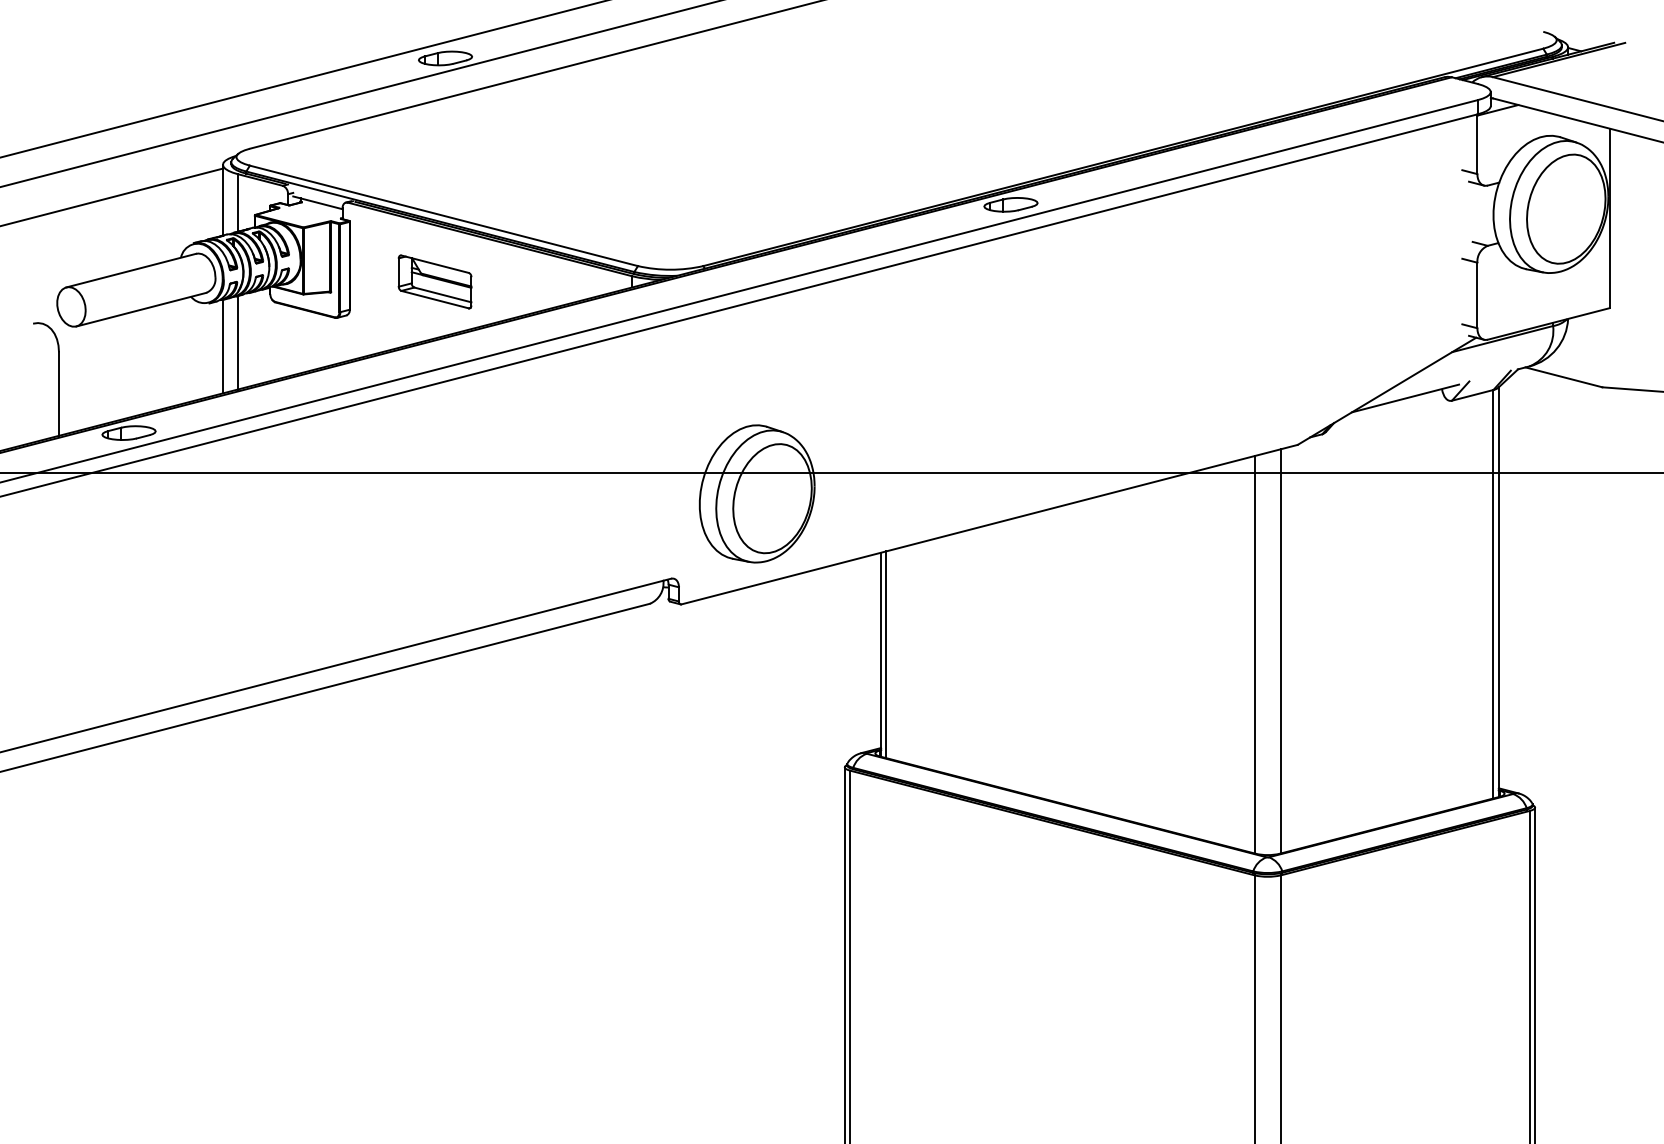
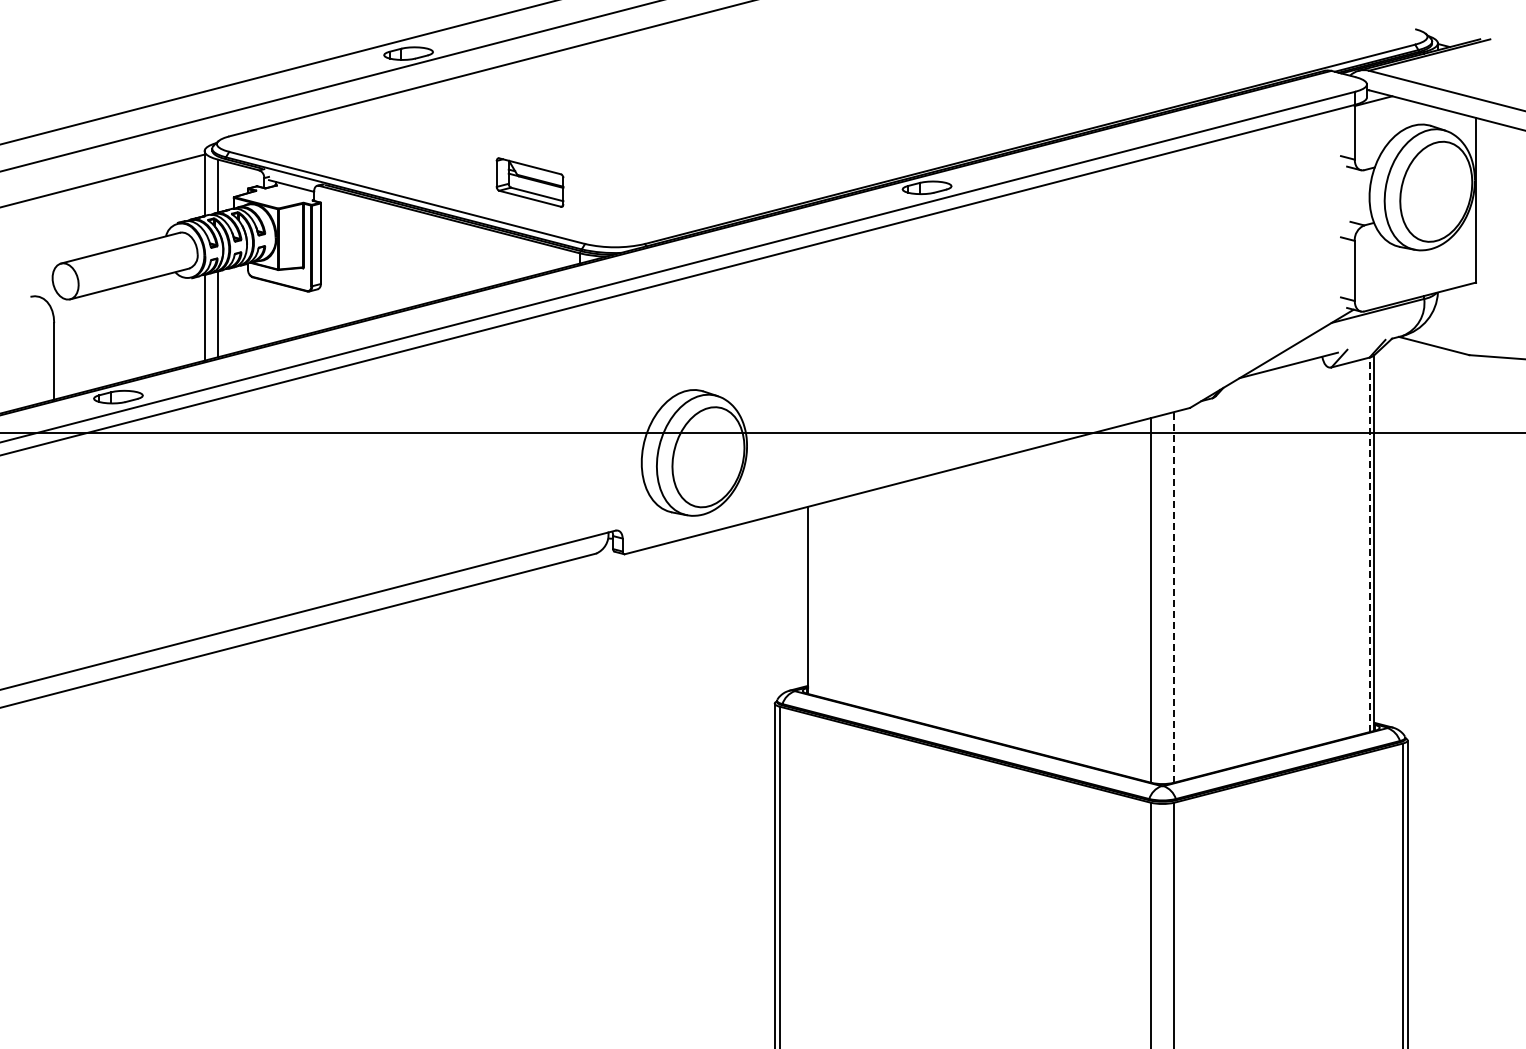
part: (434, 281) -> (529, 182), moved
line: (1493, 593) -> (1369, 544), solid -> dashed
line: (1280, 650) -> (1174, 596), solid -> dashed
line: (885, 654) -> (812, 600), removed

